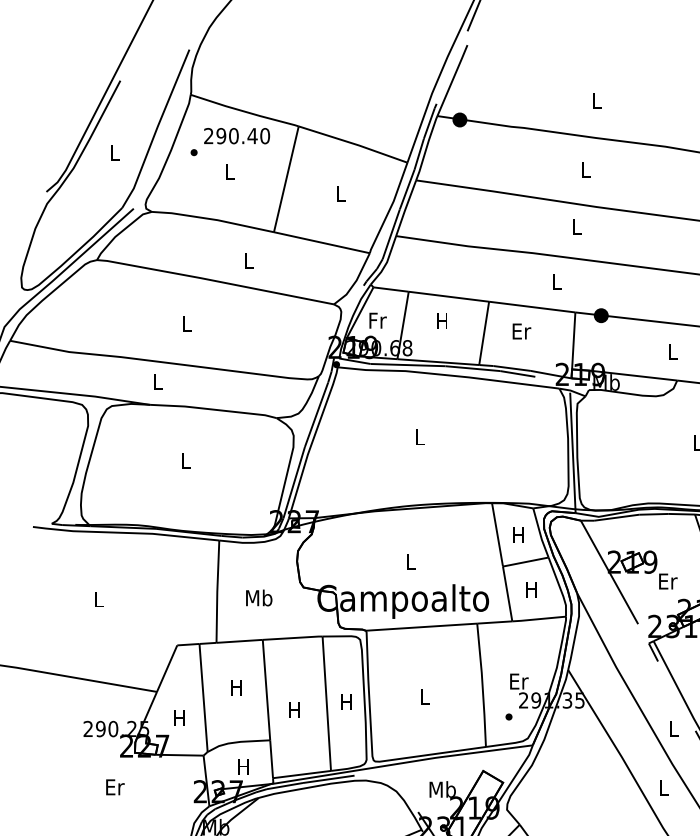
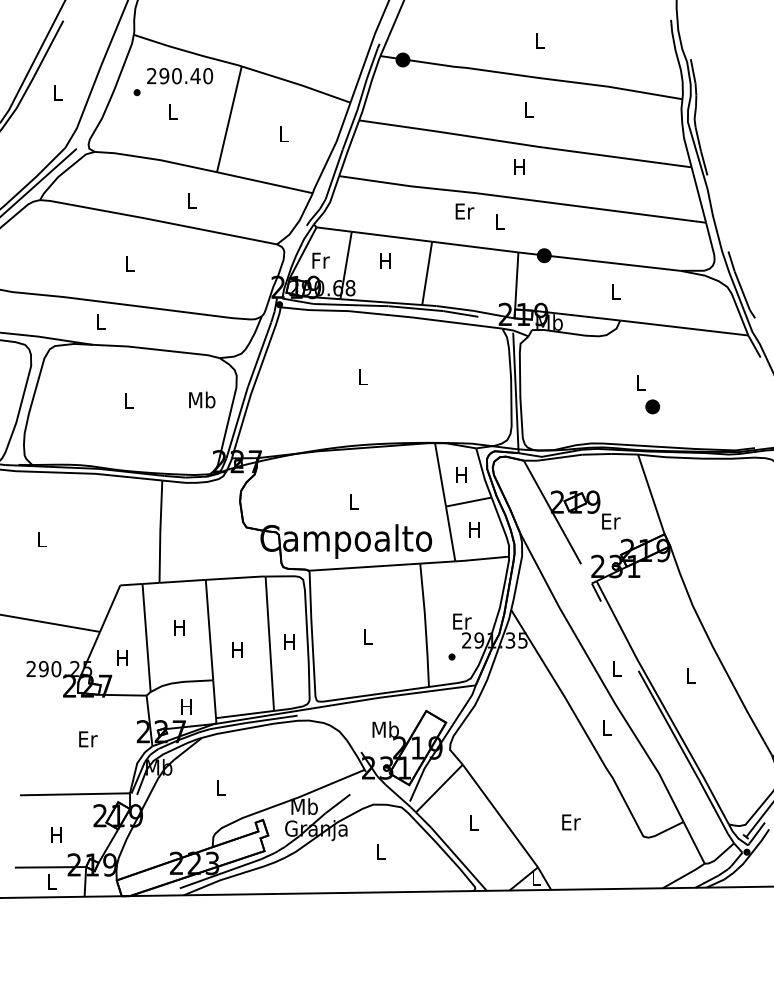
text: (576, 226) -> (519, 166), L -> H
text: (521, 331) -> (464, 211), moved
text: (259, 597) -> (202, 399), moved
text: (115, 787) -> (88, 739), moved

